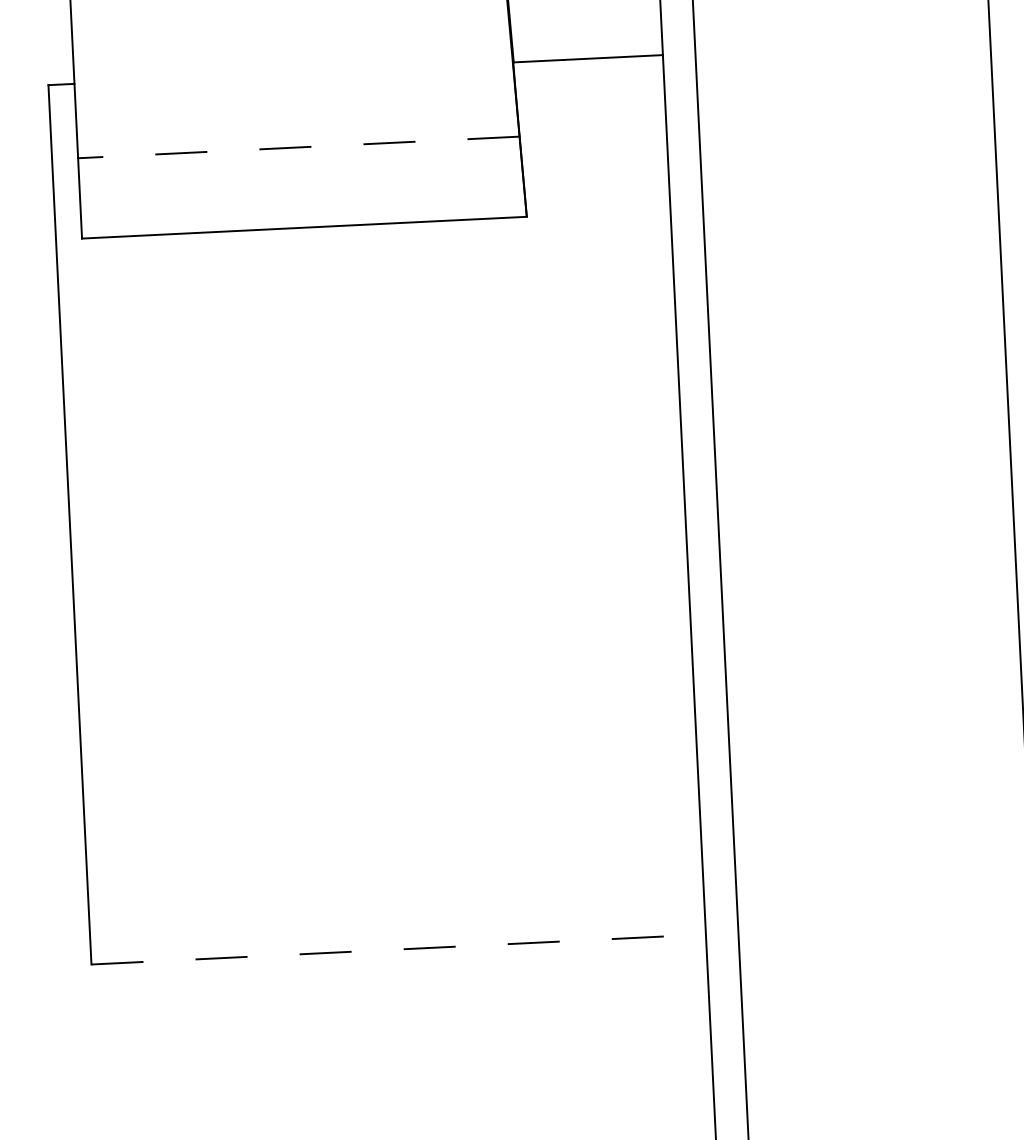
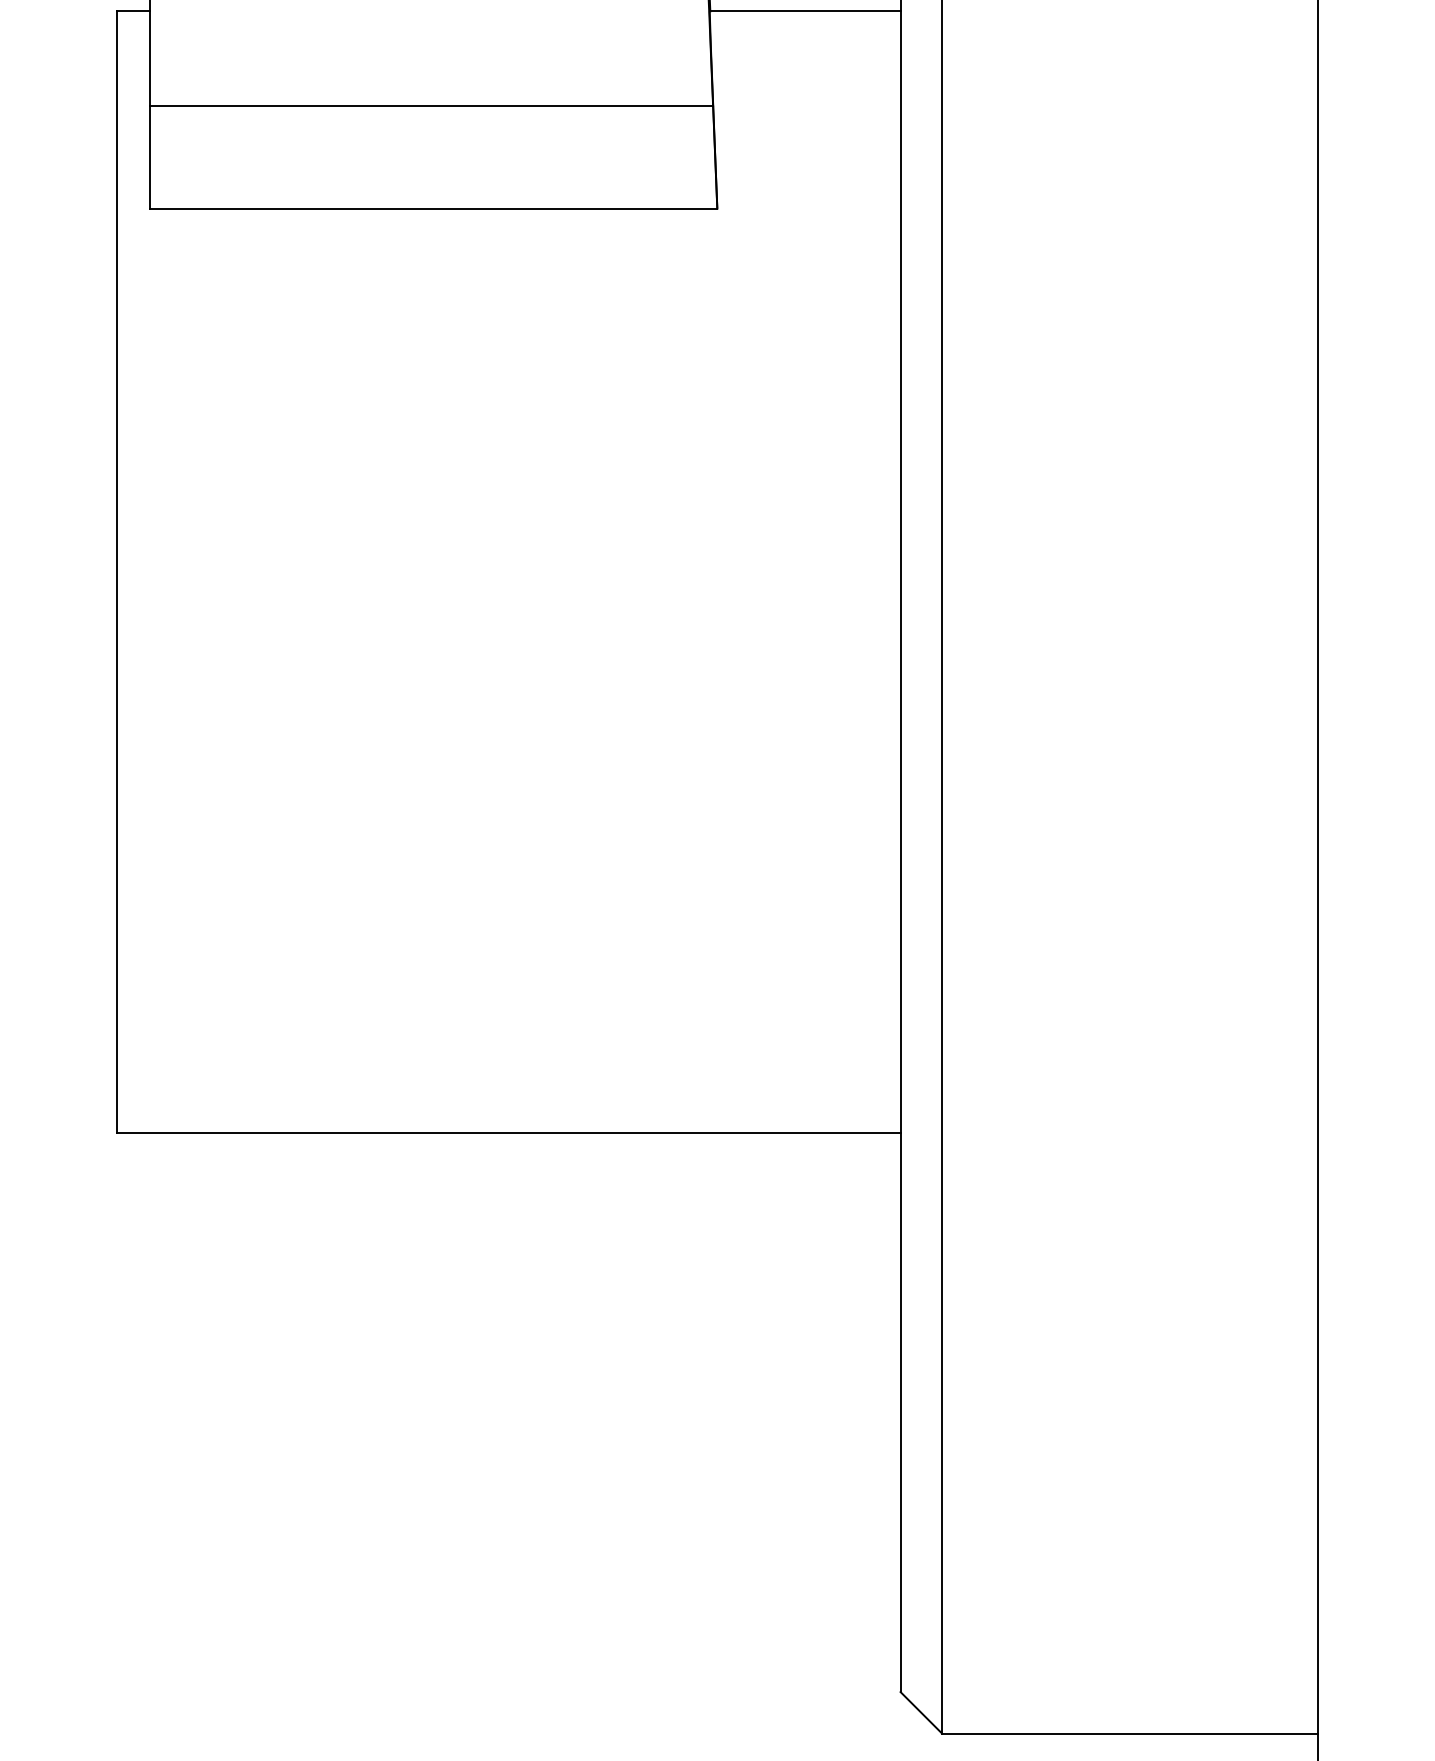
line: (298, 147) -> (431, 106), dashed -> solid
line: (398, 949) -> (508, 1132), dashed -> solid

